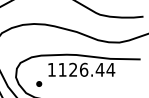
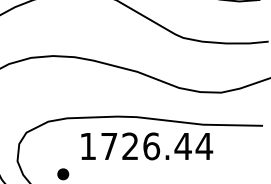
text: (62, 69) -> (109, 145), 1126.44 -> 1726.44

